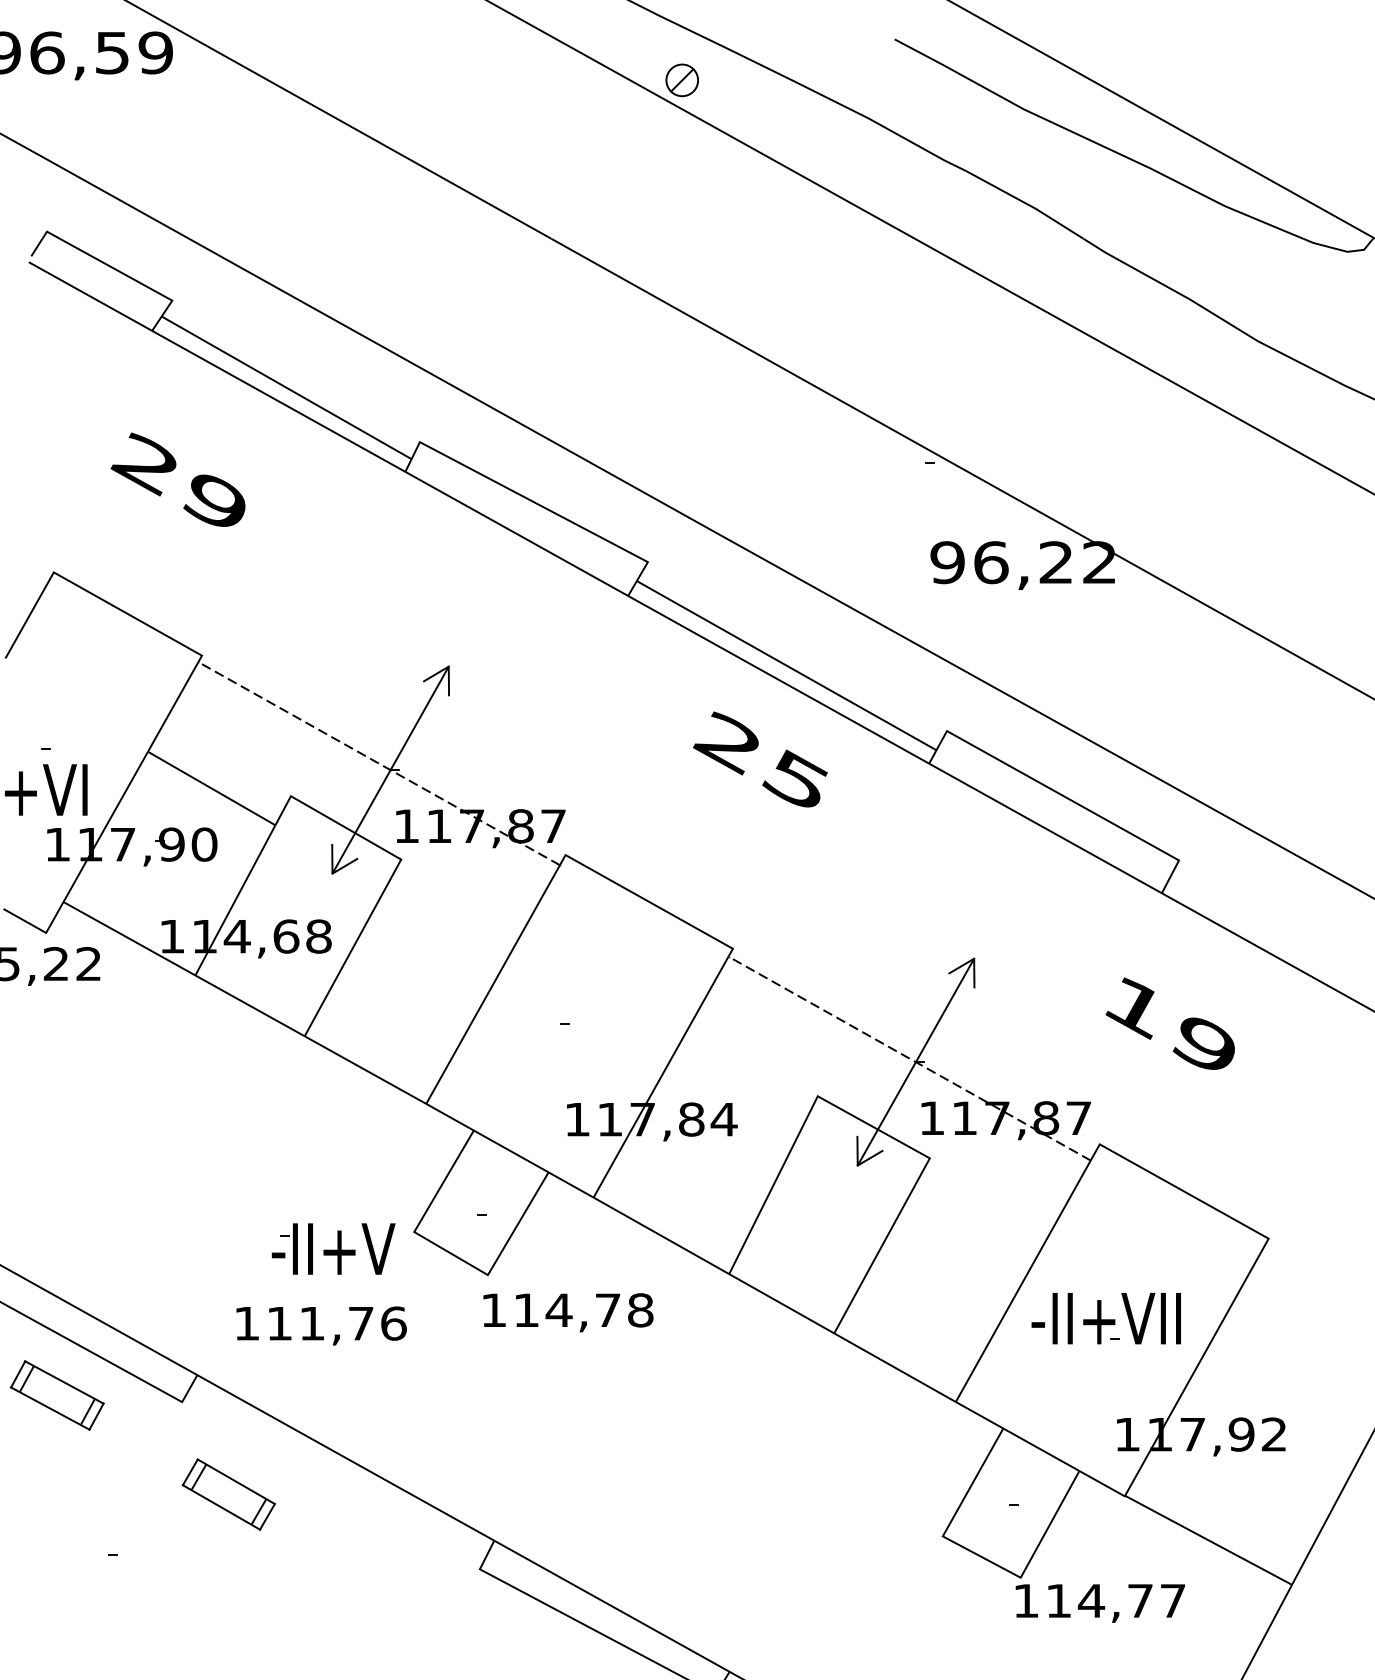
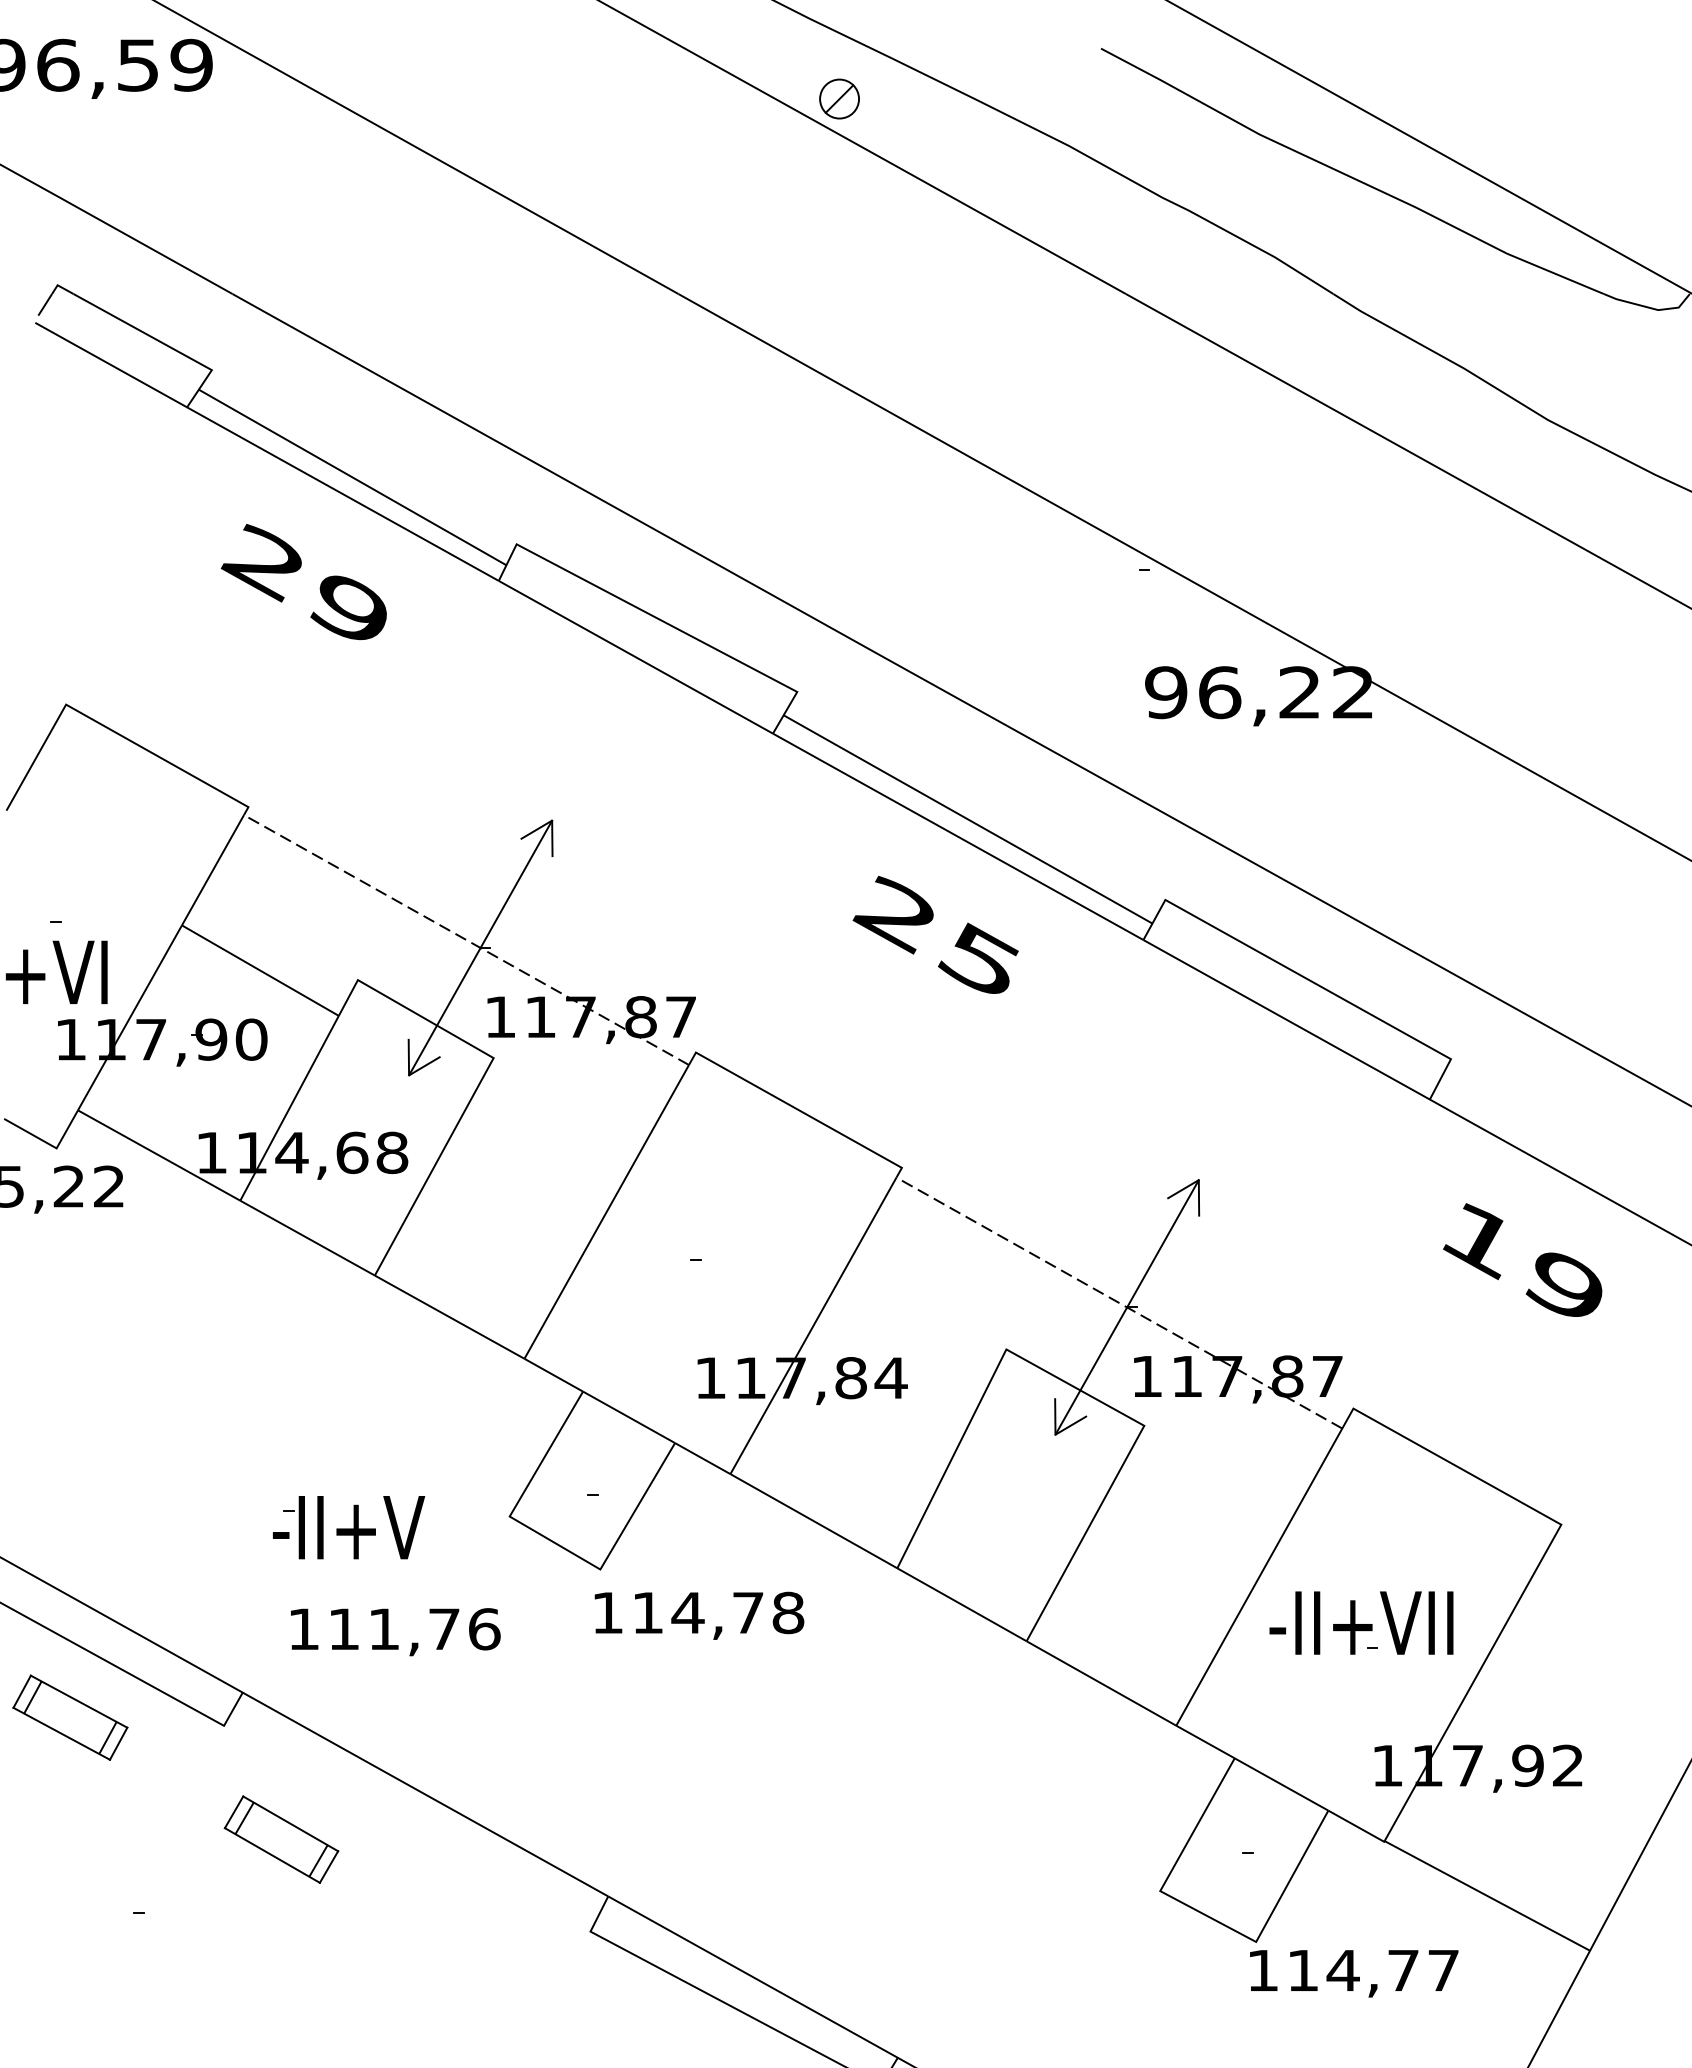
text: (177, 479) -> (303, 581), moved
text: (1169, 1023) -> (1521, 1259), moved
part: (333, 1248) -> (348, 1526), moved

